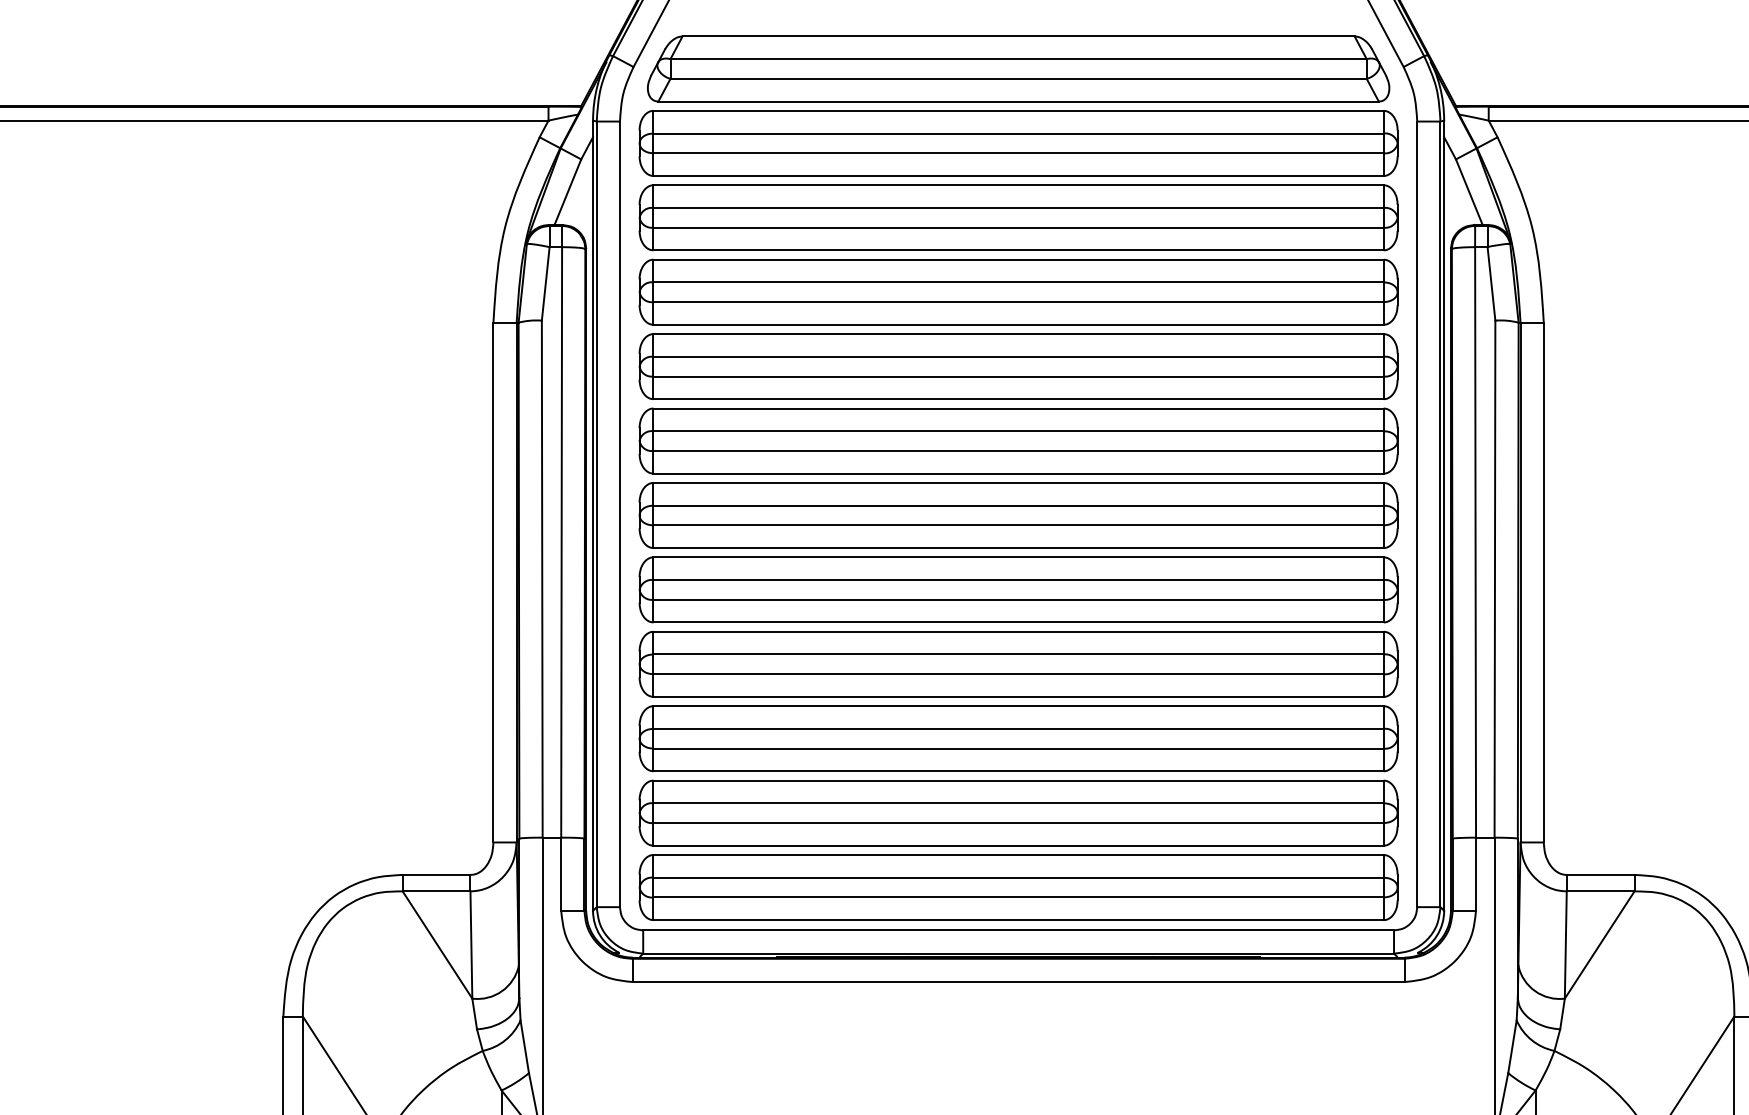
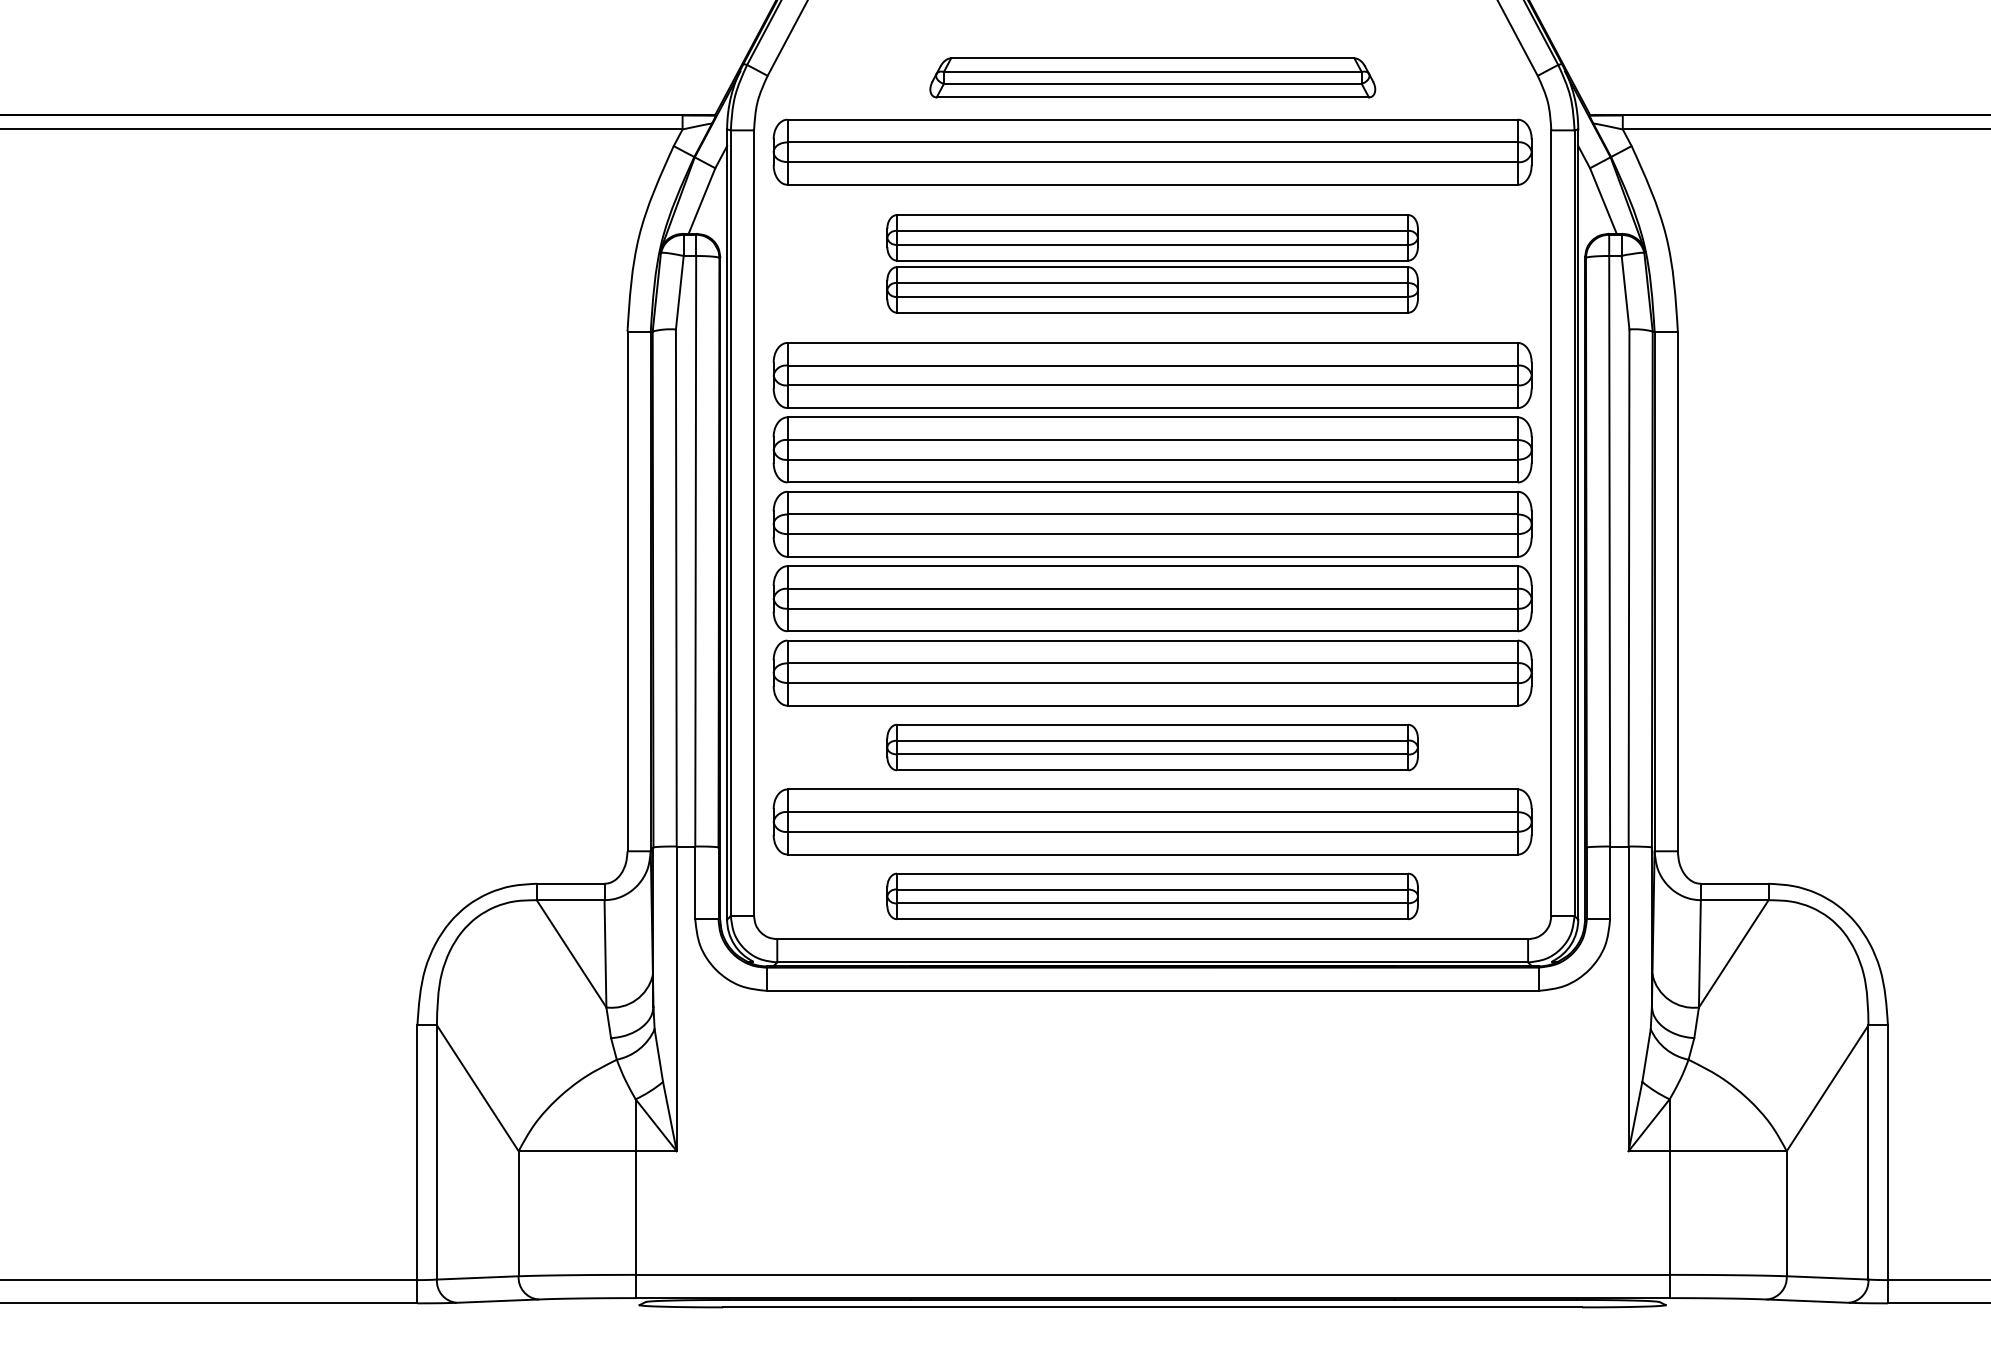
part: (1018, 68) -> (1152, 77), size x0.6
part: (1018, 254) -> (1152, 263), size x0.7
part: (1018, 738) -> (1152, 747), size x0.7
part: (1018, 887) -> (1152, 896), size x0.7

